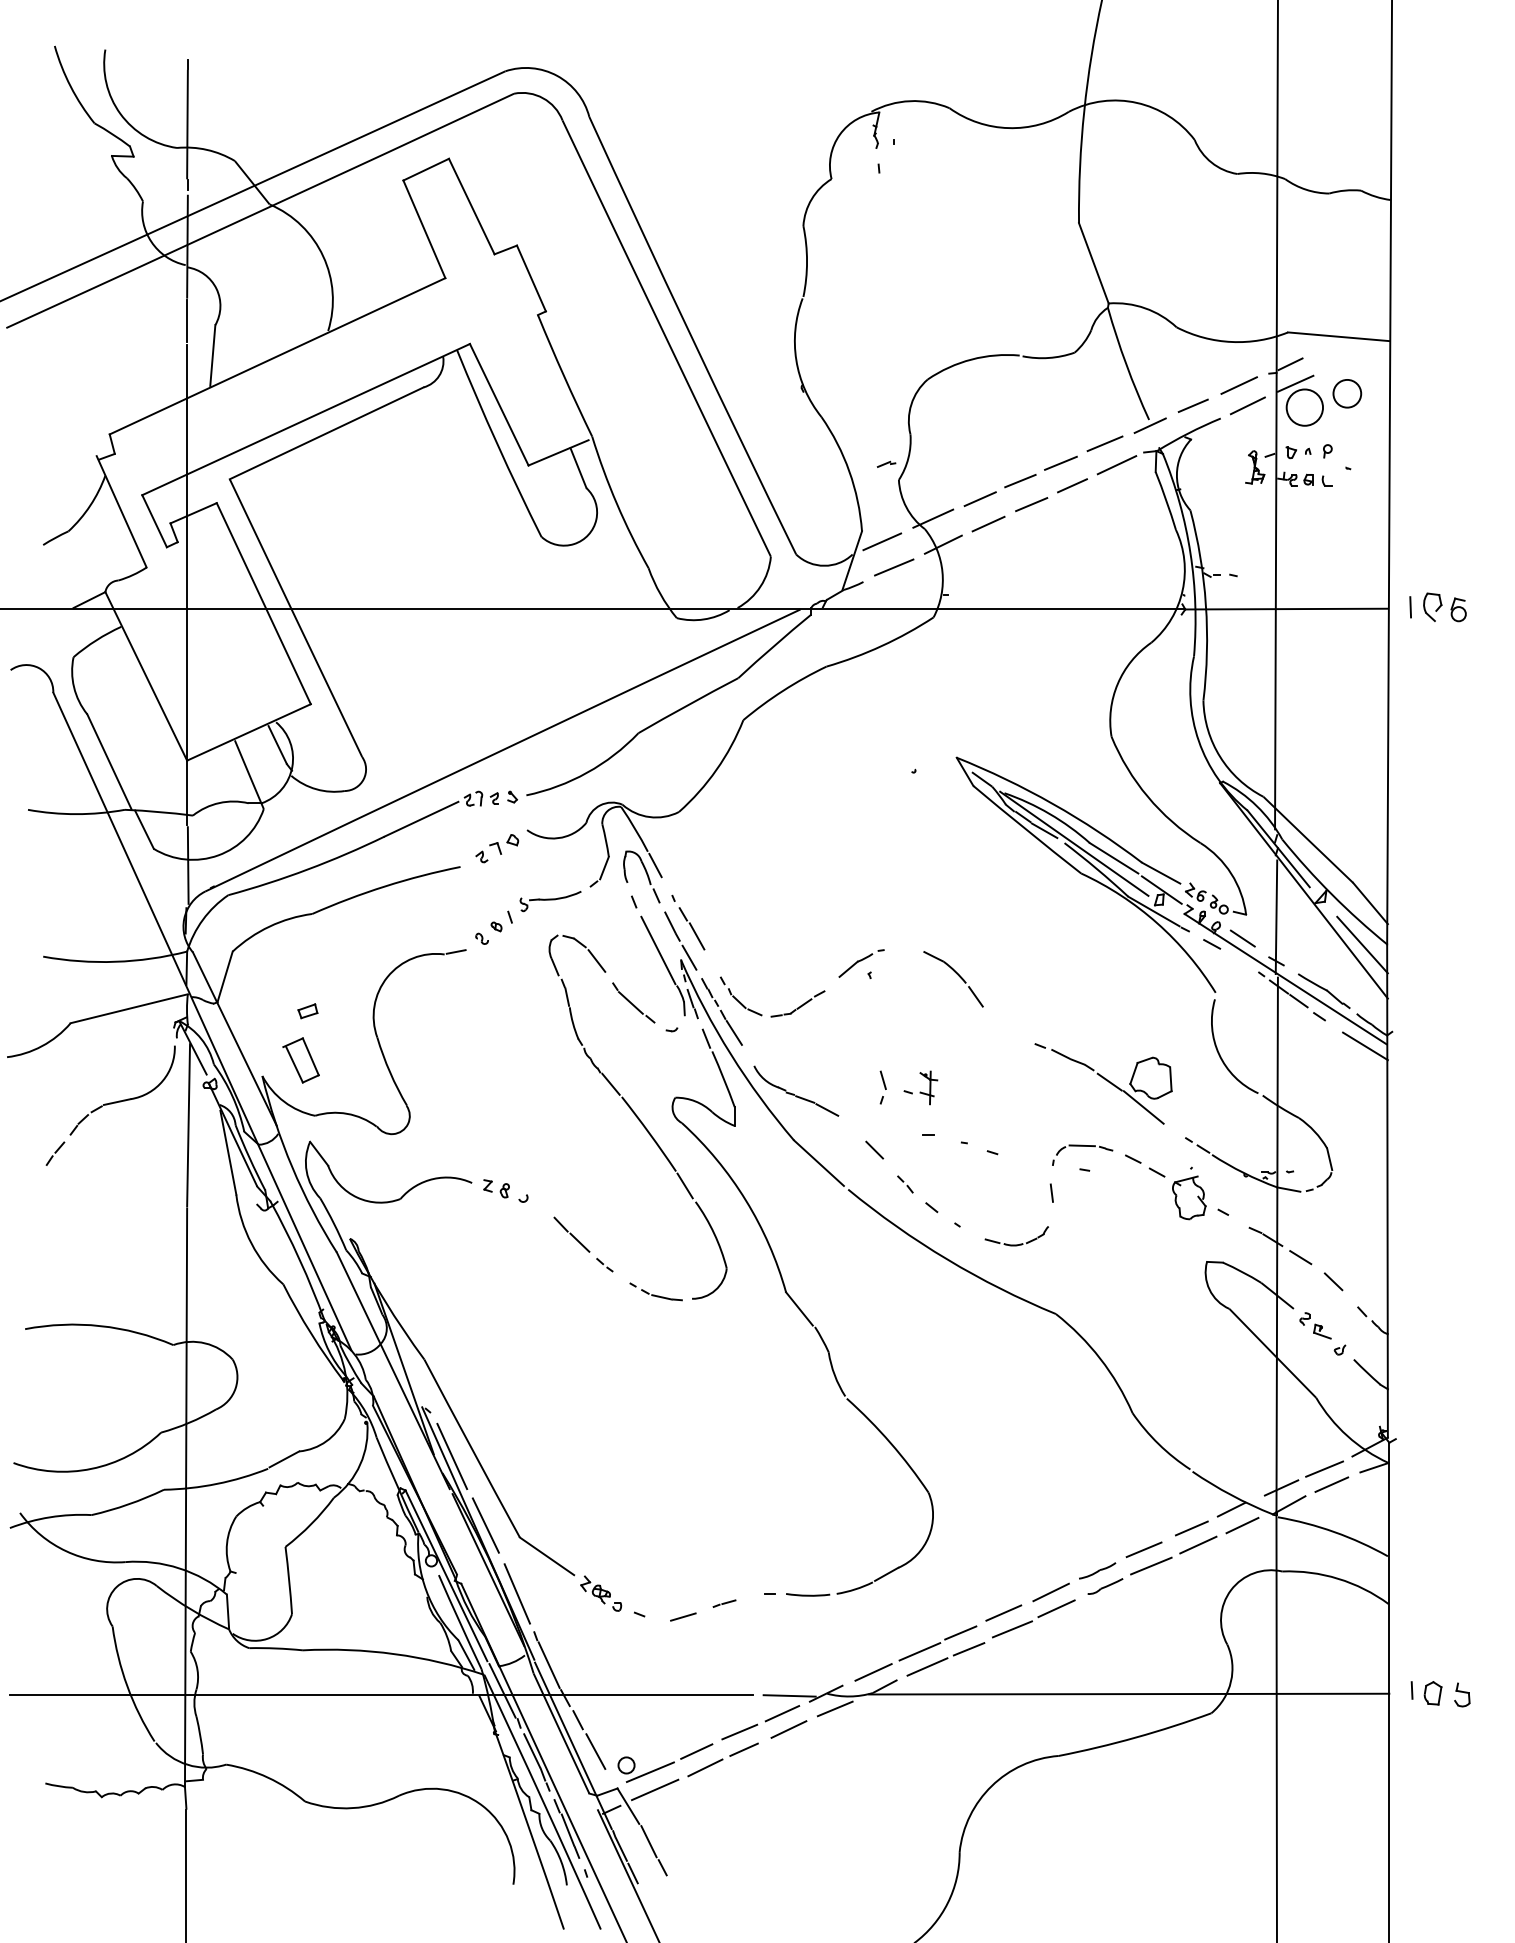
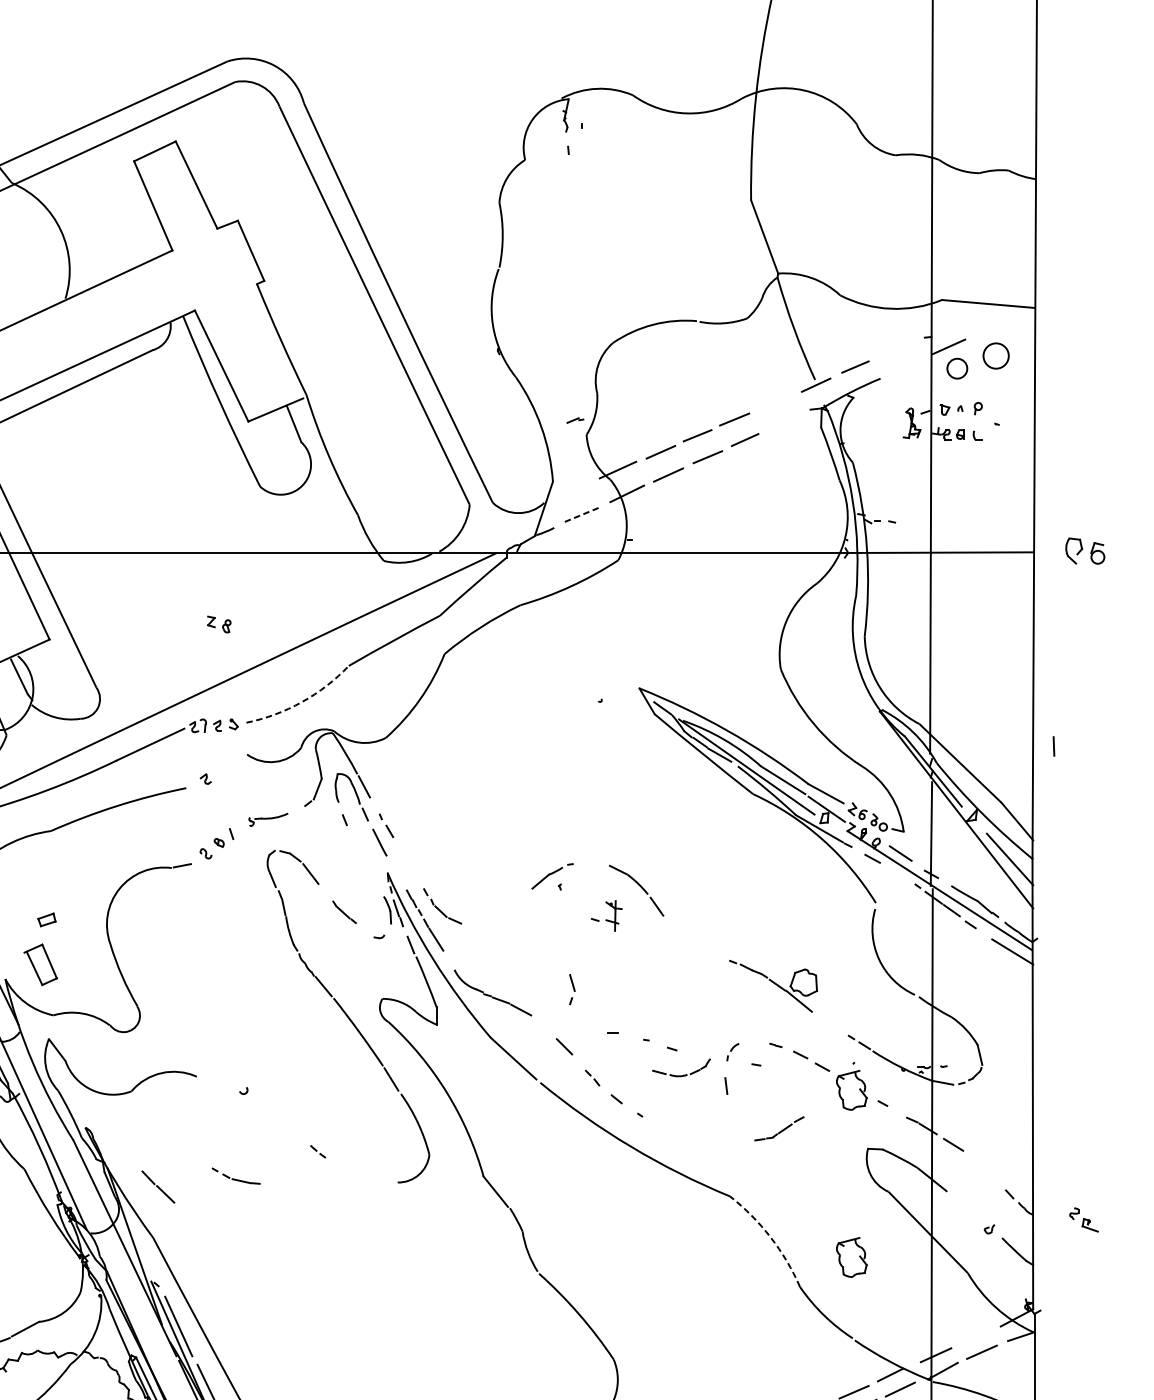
line: (1290, 364) -> (944, 329), removed
line: (1238, 385) -> (896, 348), removed
line: (1247, 405) -> (904, 366), removed
circle: (1304, 407) -> (957, 368), size x0.6
line: (1104, 443) -> (774, 401), removed
line: (1116, 465) -> (785, 421), removed
line: (882, 541) -> (571, 490), removed
line: (894, 567) -> (582, 514), solid -> dashed
line: (1410, 607) -> (1053, 746), moved
arc: (587, 772) -> (302, 701), solid -> dashed
part: (504, 844) -> (226, 767), removed
part: (550, 901) -> (268, 819), size x0.7
line: (696, 936) -> (401, 851), removed
line: (658, 950) -> (367, 864), removed
line: (689, 957) -> (395, 870), removed
part: (633, 1002) -> (344, 911), size x0.6
part: (797, 1003) -> (778, 1128), moved
part: (1103, 1083) -> (773, 985), size x0.7
part: (920, 1087) -> (606, 915), moved
line: (1081, 1145) -> (753, 1042), removed
part: (496, 1188) -> (219, 624), moved
line: (571, 1234) -> (157, 1186), moved
part: (1016, 1244) -> (681, 1075), moved
line: (1333, 1281) -> (983, 1166), removed
part: (655, 1291) -> (235, 1175), moved
part: (1315, 1325) -> (1083, 1219), moved
arc: (1100, 1358) -> (770, 1237), solid -> dashed
part: (1189, 1380) -> (852, 1257), added
line: (1324, 1468) -> (975, 1337), removed

